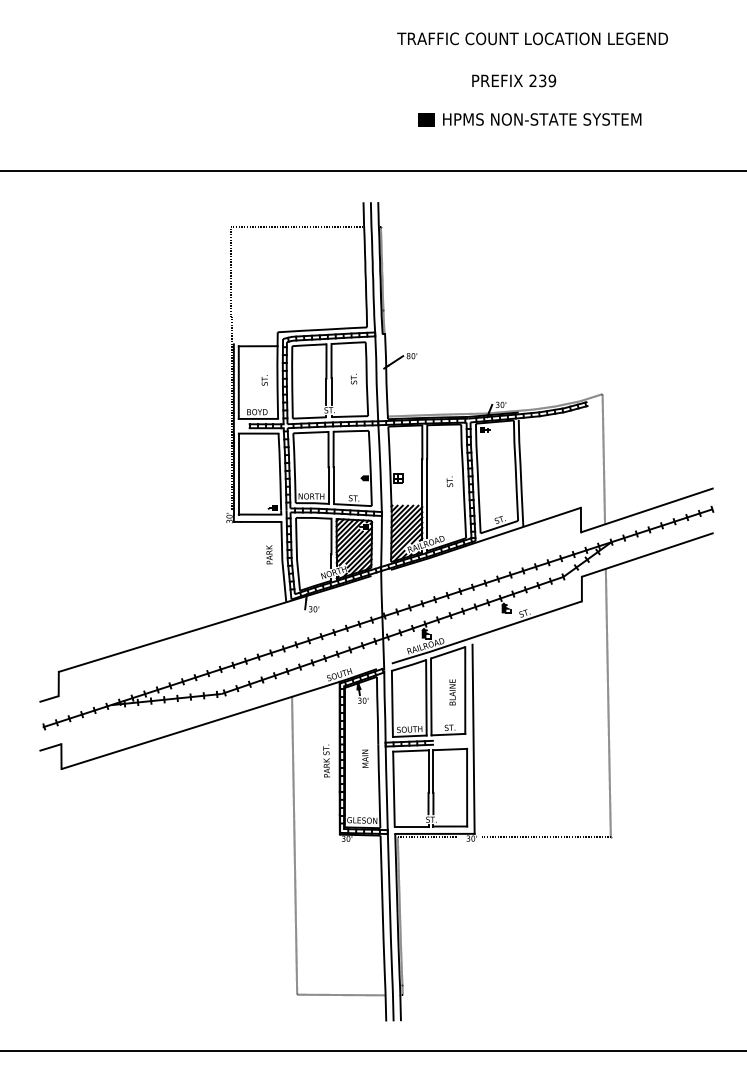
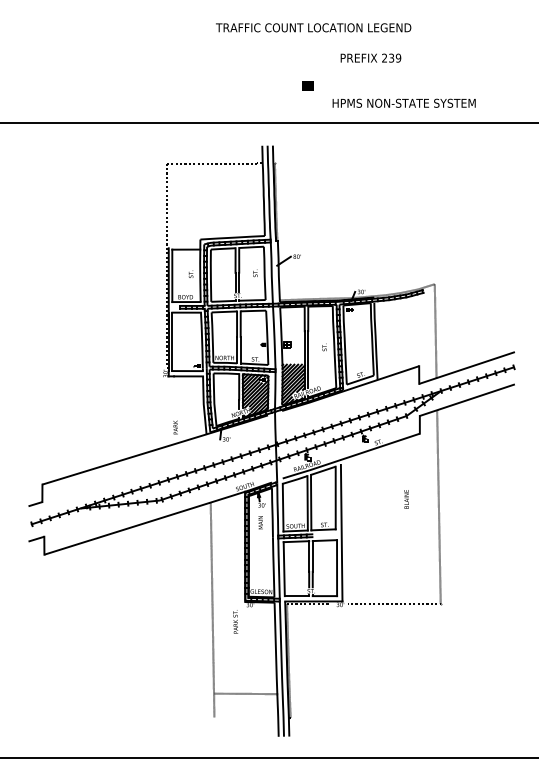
text: (532, 38) -> (313, 27), moved
text: (542, 119) -> (404, 103), moved
text: (269, 554) -> (175, 427), moved
text: (452, 692) -> (406, 499), moved
text: (365, 758) -> (260, 522), moved
text: (326, 760) -> (235, 621), moved
line: (341, 994) -> (246, 693), moved

